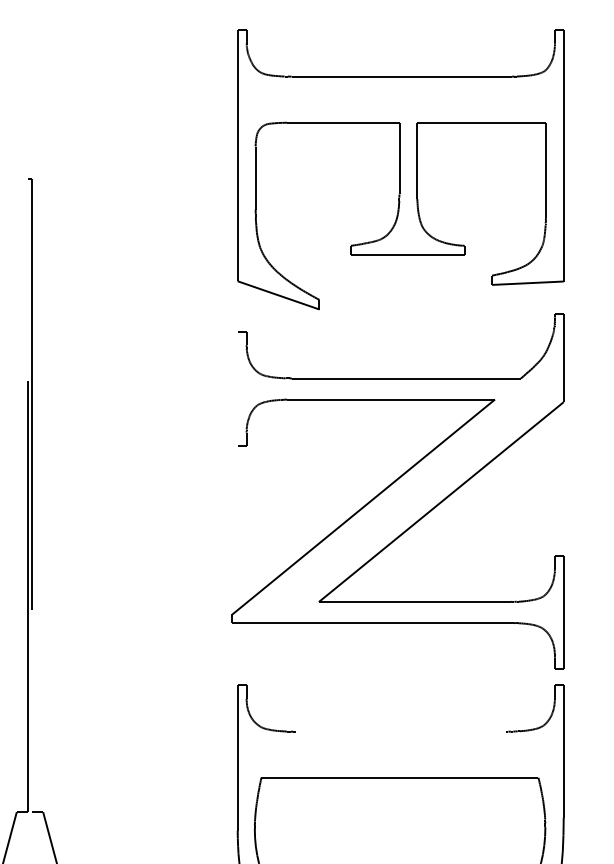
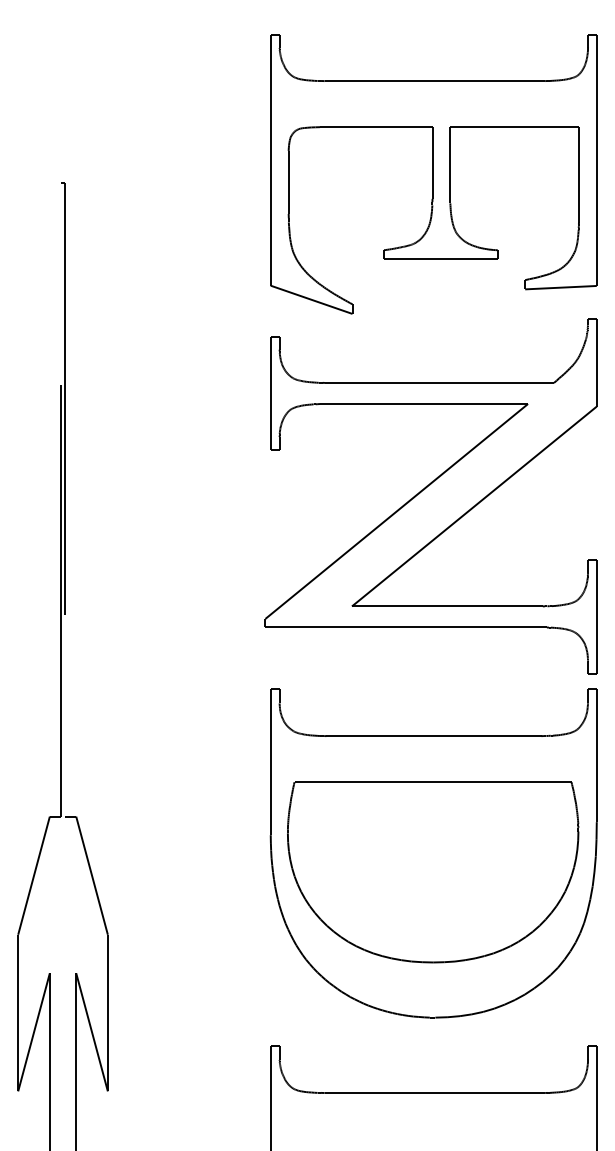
line: (237, 389) -> (270, 393), added
line: (400, 732) -> (433, 736), added

